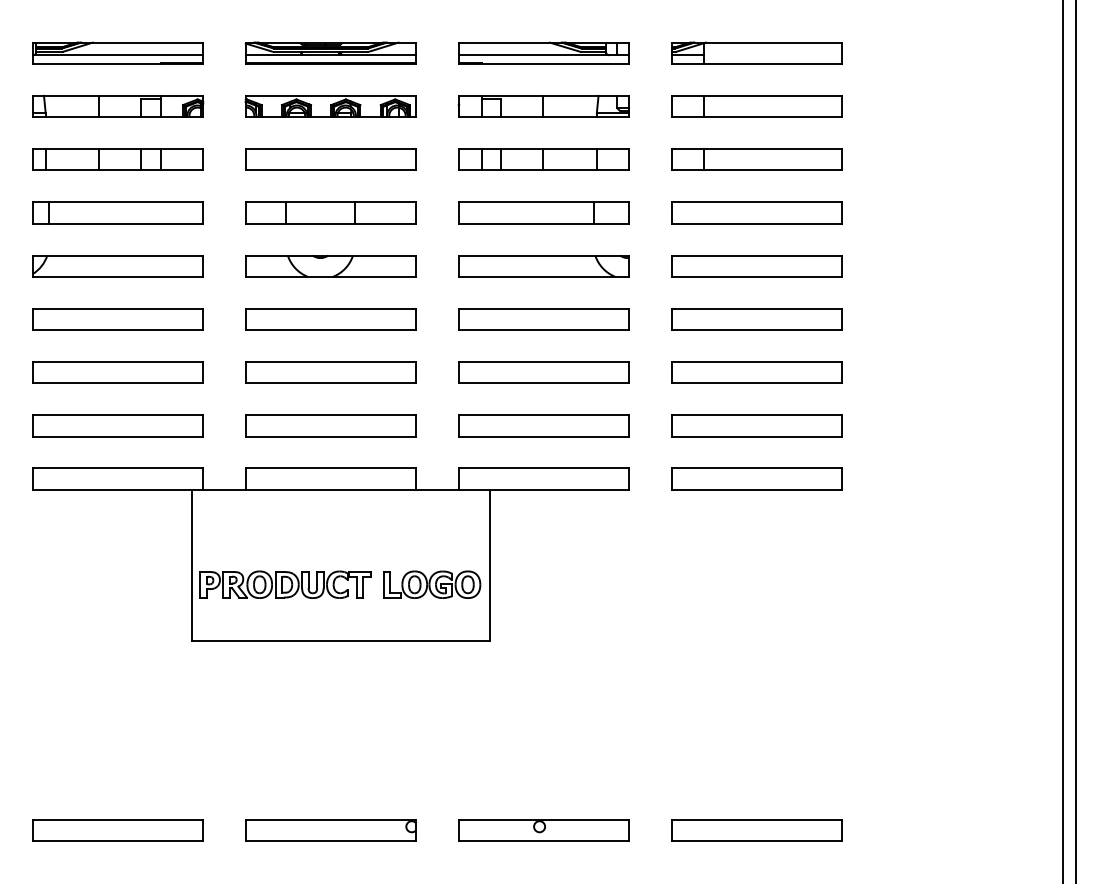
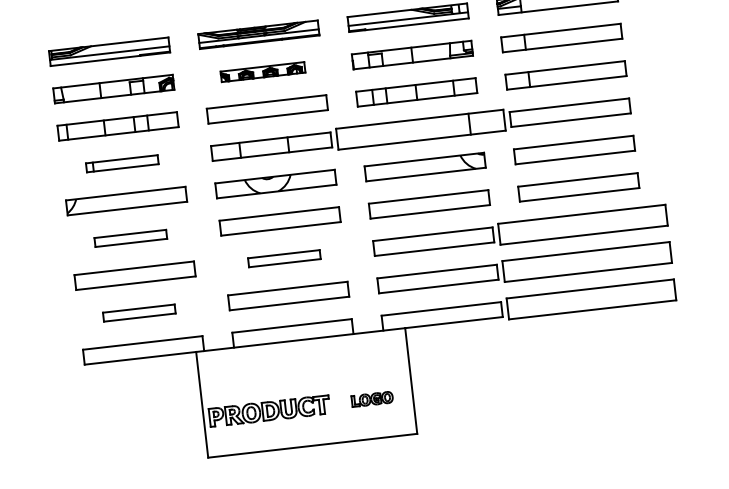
part: (330, 106) -> (262, 72), size x0.7
part: (117, 212) -> (121, 163), size x0.6
part: (543, 212) -> (420, 129), size x1.4
part: (117, 319) -> (130, 238), size x0.6
part: (330, 372) -> (284, 258), size x0.6
part: (756, 372) -> (582, 224), size x1.4
part: (117, 425) -> (138, 312), size x0.6
part: (756, 425) -> (587, 261), size x1.4
part: (756, 478) -> (591, 298), size x1.4
part: (432, 584) -> (372, 399), size x0.6

